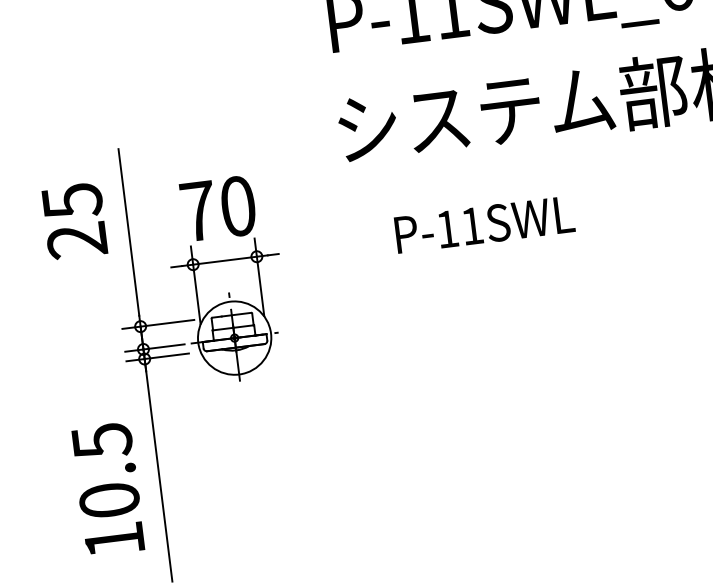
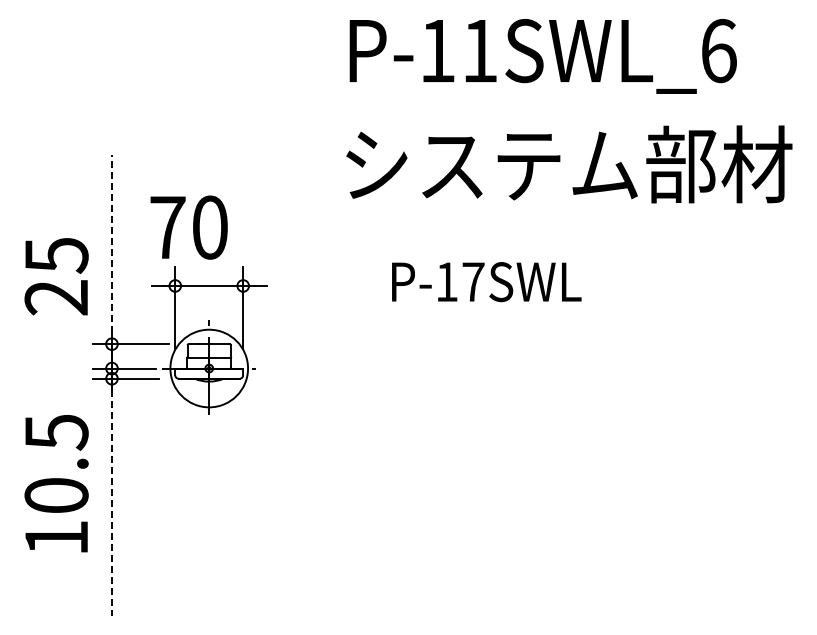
text: (217, 208) -> (188, 227), moved
text: (74, 220) -> (56, 276), moved
text: (472, 225) -> (473, 281), P-11SWL -> P-17SWL
line: (128, 232) -> (111, 243), solid -> dashed
line: (158, 476) -> (111, 503), solid -> dashed
text: (108, 489) -> (56, 483), moved

